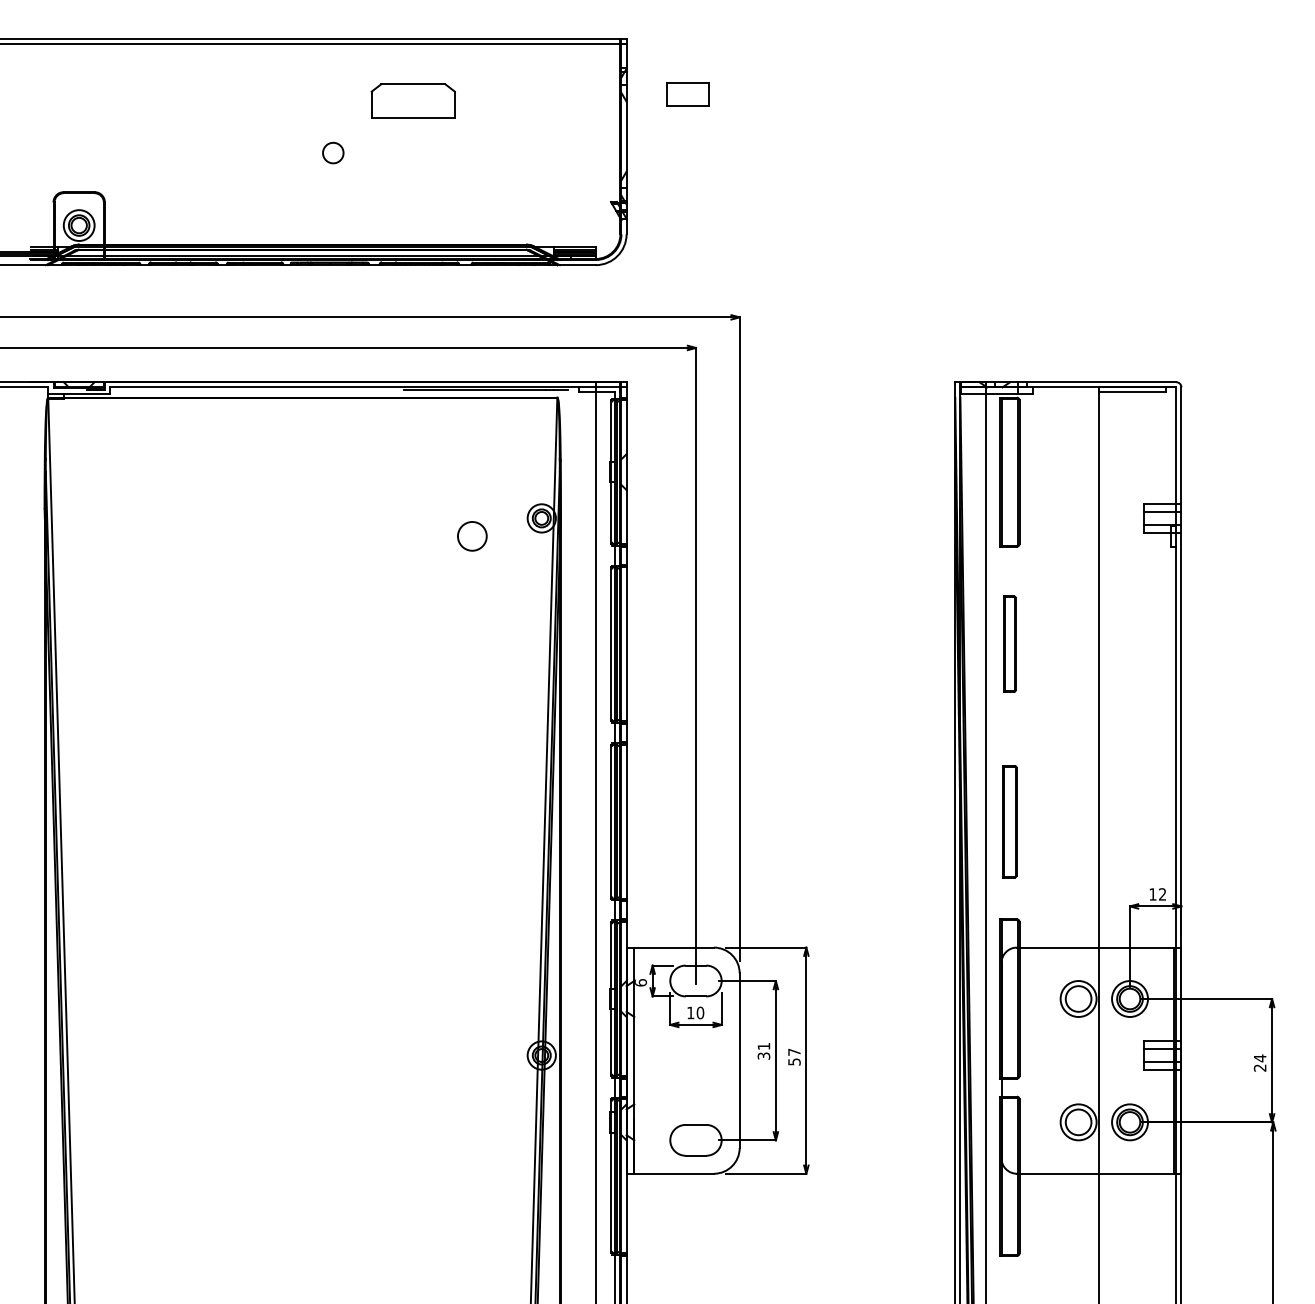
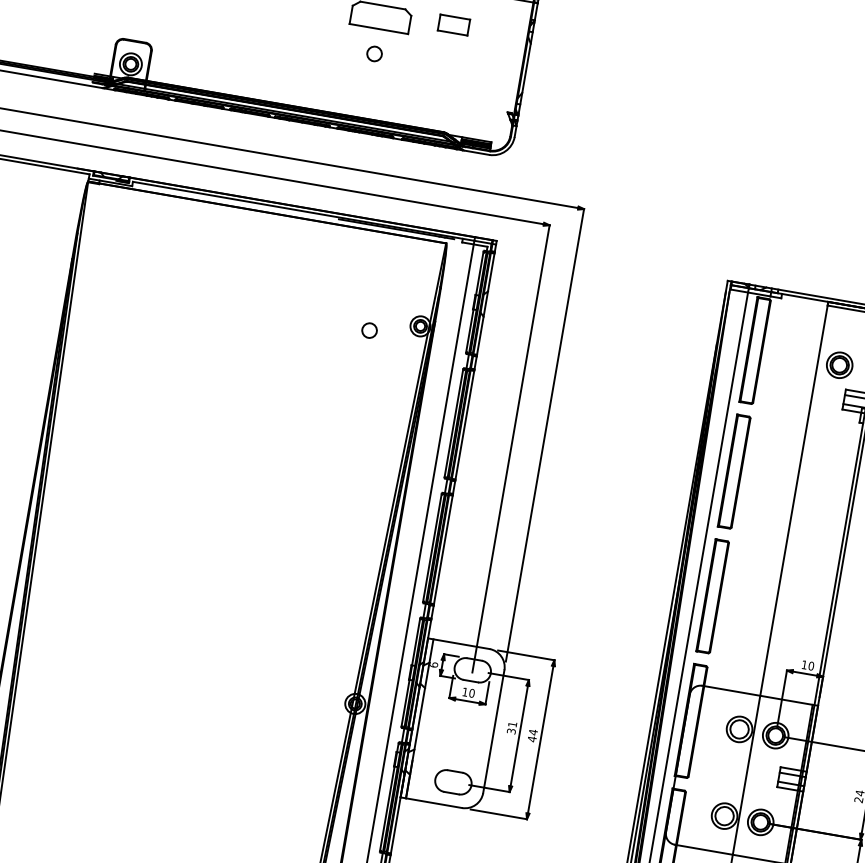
part: (687, 94) -> (453, 25), moved
circle: (333, 152) -> (374, 53), moved
part: (1129, 471) -> (839, 364), added
circle: (472, 536) -> (369, 330), size x0.71
part: (1009, 643) -> (734, 471), size x1.67
part: (1009, 821) -> (712, 596), size x1.43
text: (1162, 894) -> (811, 666), 12 -> 10
text: (794, 1056) -> (532, 735), 57 -> 44

